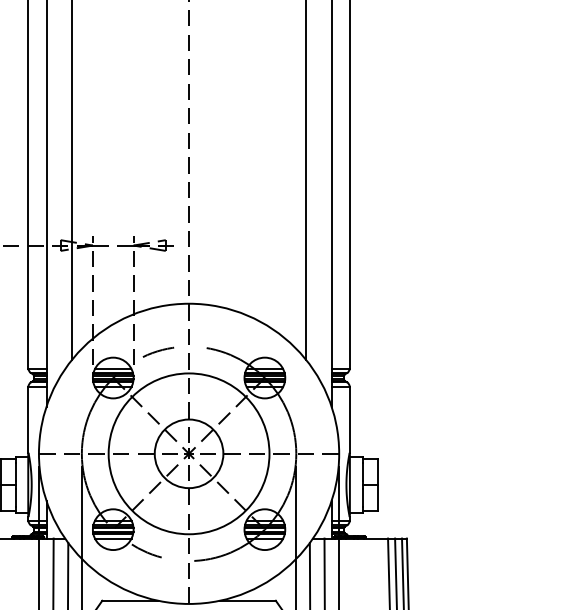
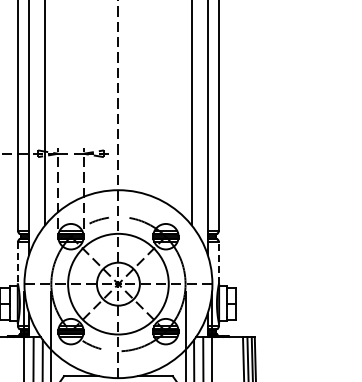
line: (27, 419) -> (17, 262), solid -> dashed
line: (350, 419) -> (219, 262), solid -> dashed

